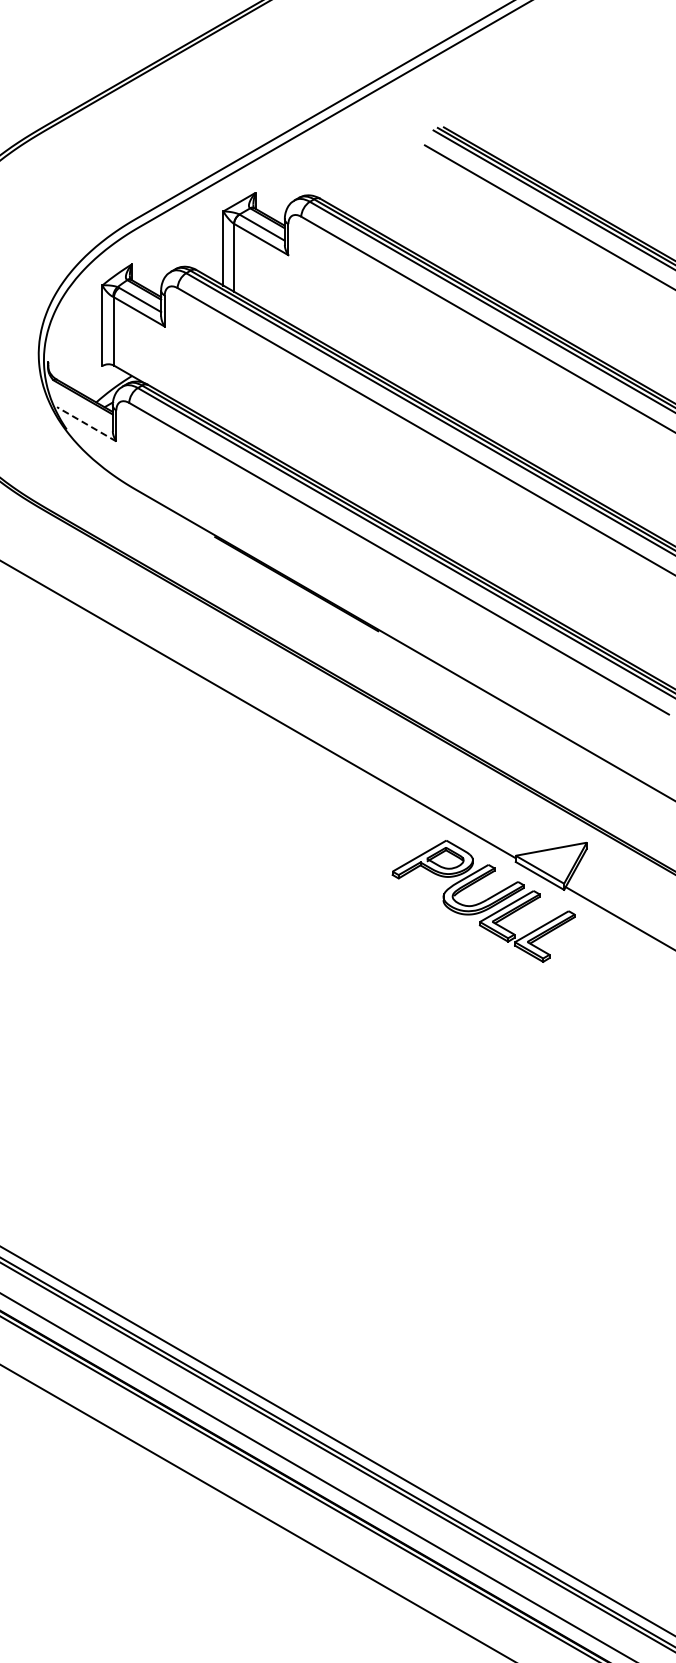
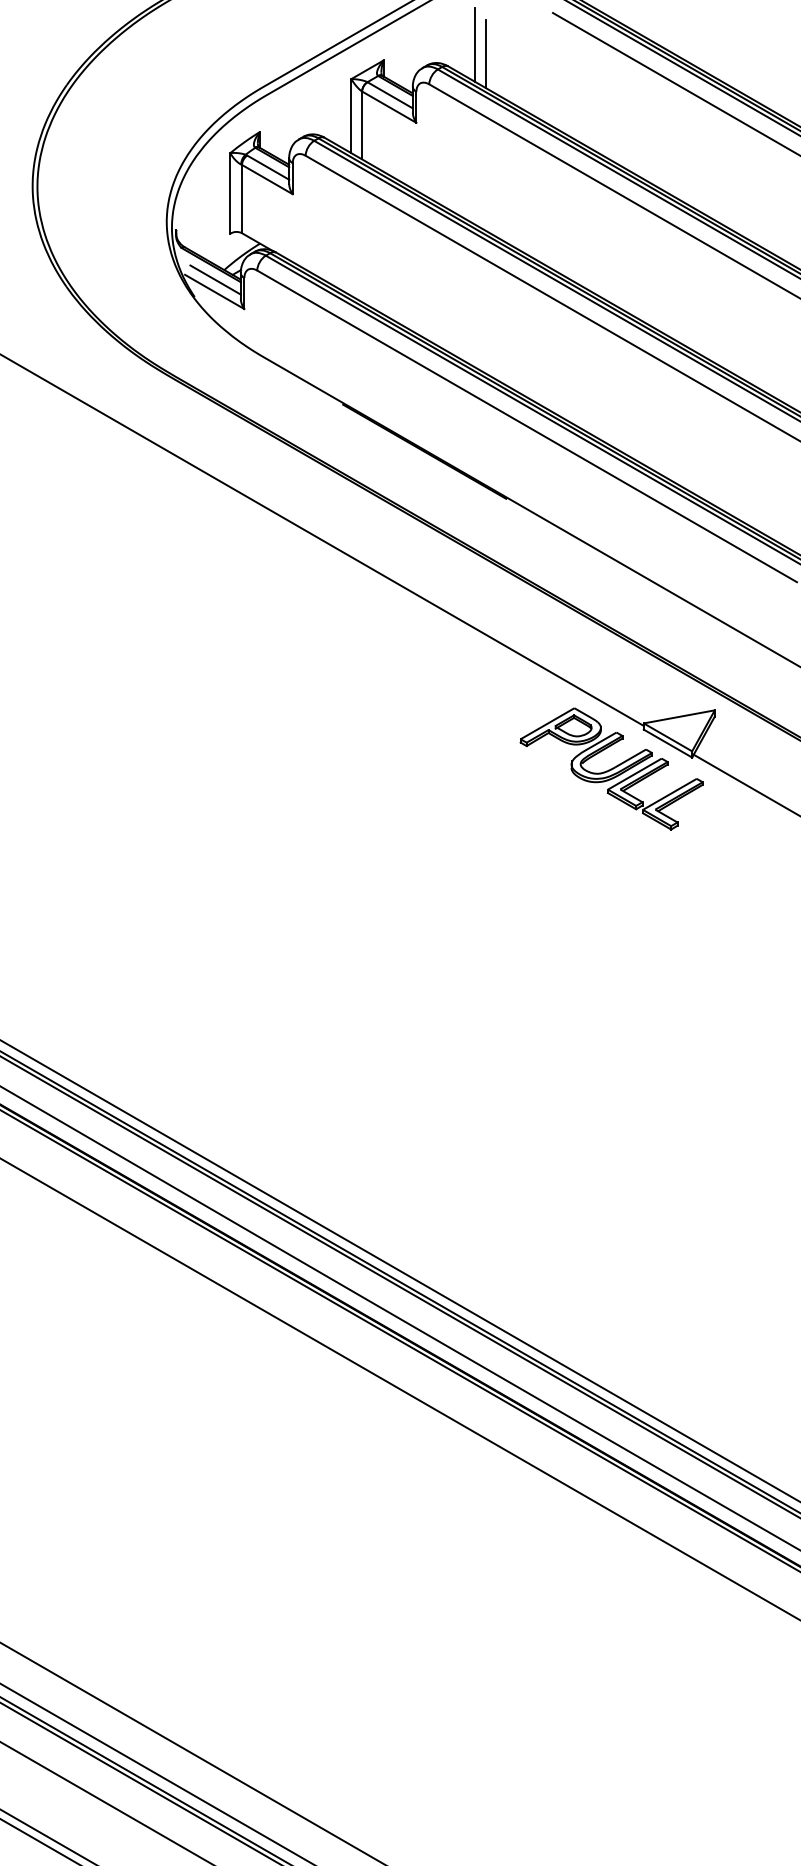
line: (347, 176) -> (475, 44), added
line: (357, 186) -> (485, 54), added
line: (87, 411) -> (215, 279), added
line: (86, 423) -> (214, 291), dashed -> solid

